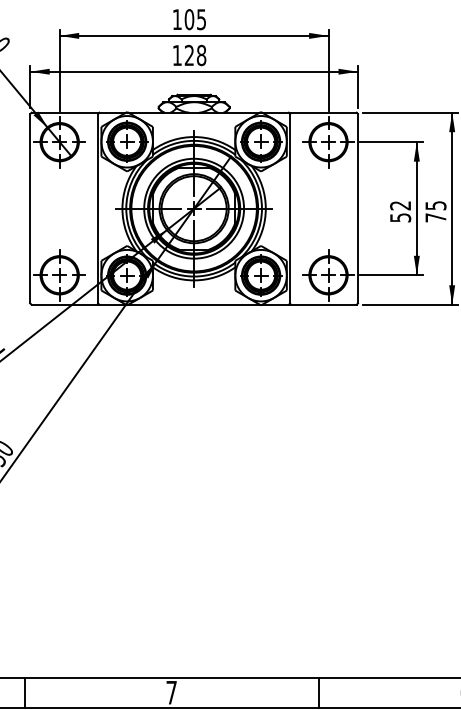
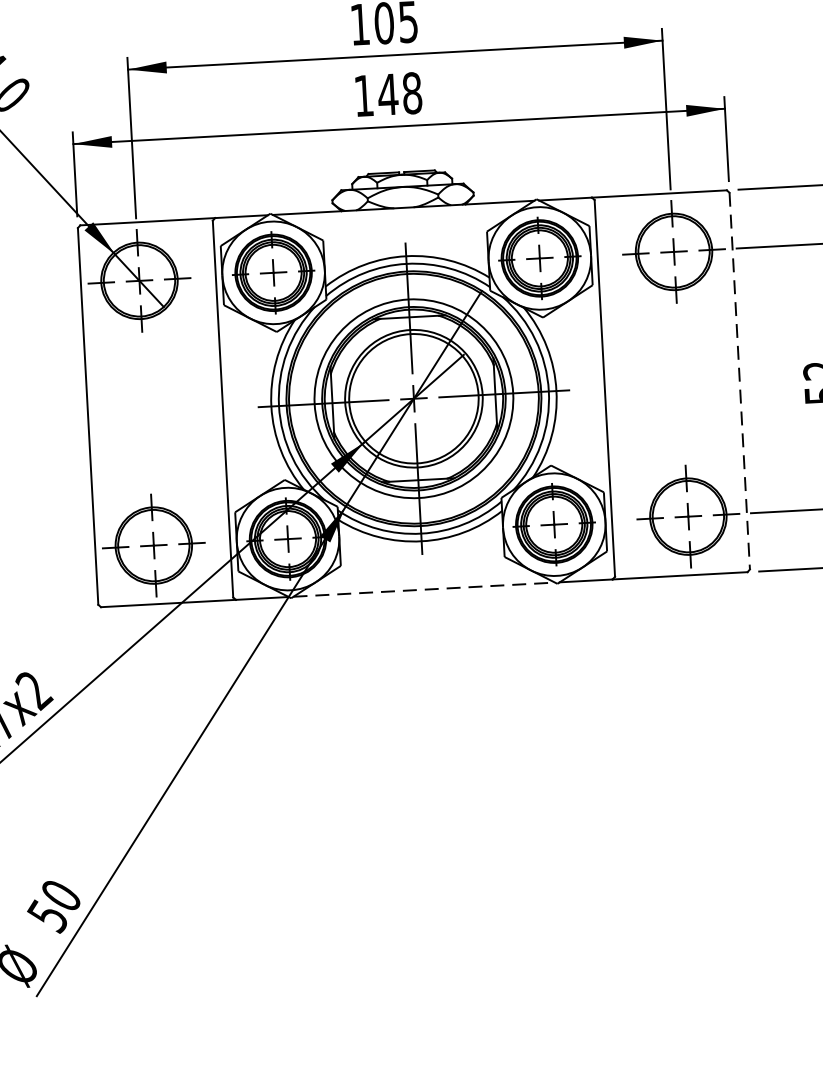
text: (189, 54) -> (388, 92), 128 -> 148
line: (357, 208) -> (738, 380), solid -> dashed
line: (194, 304) -> (424, 589), solid -> dashed

